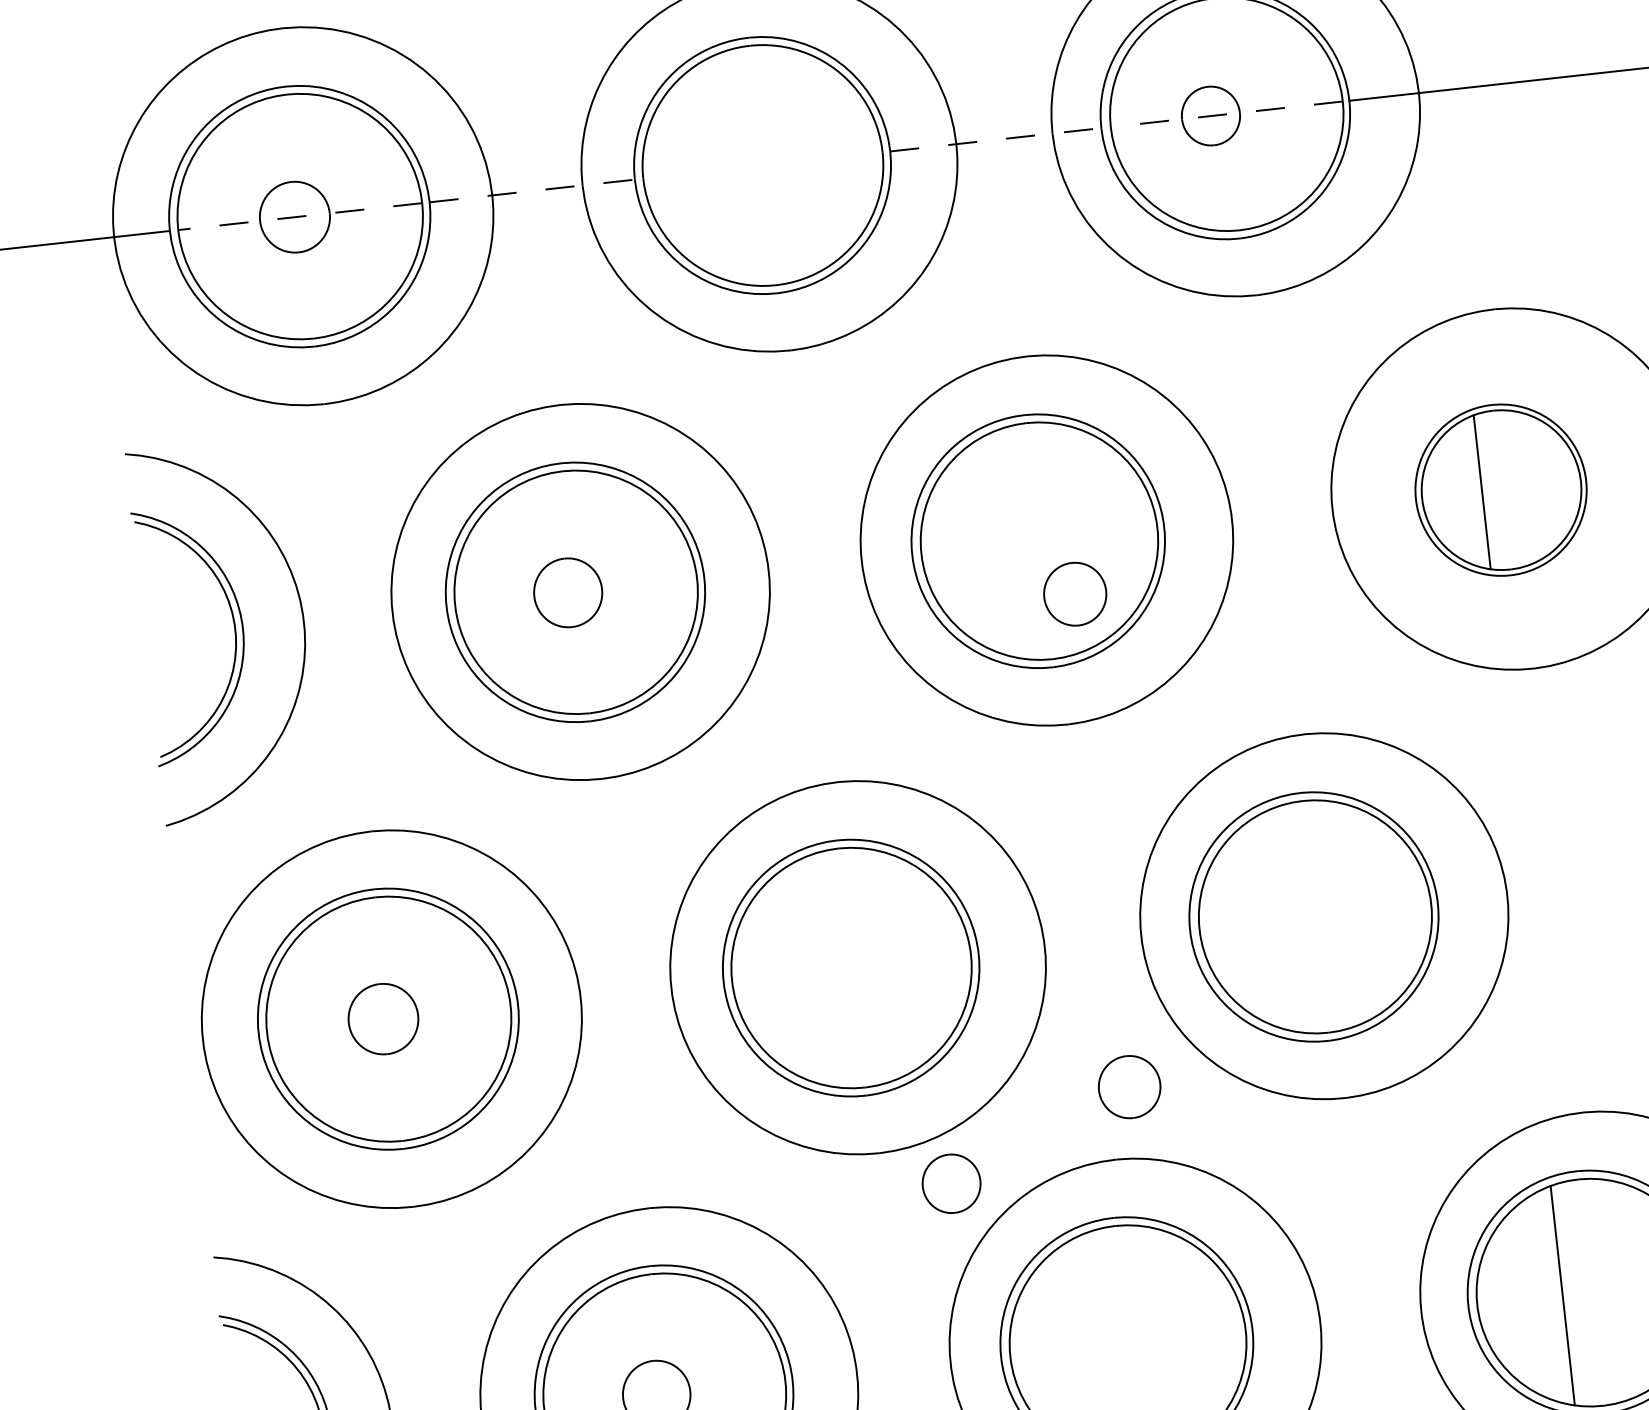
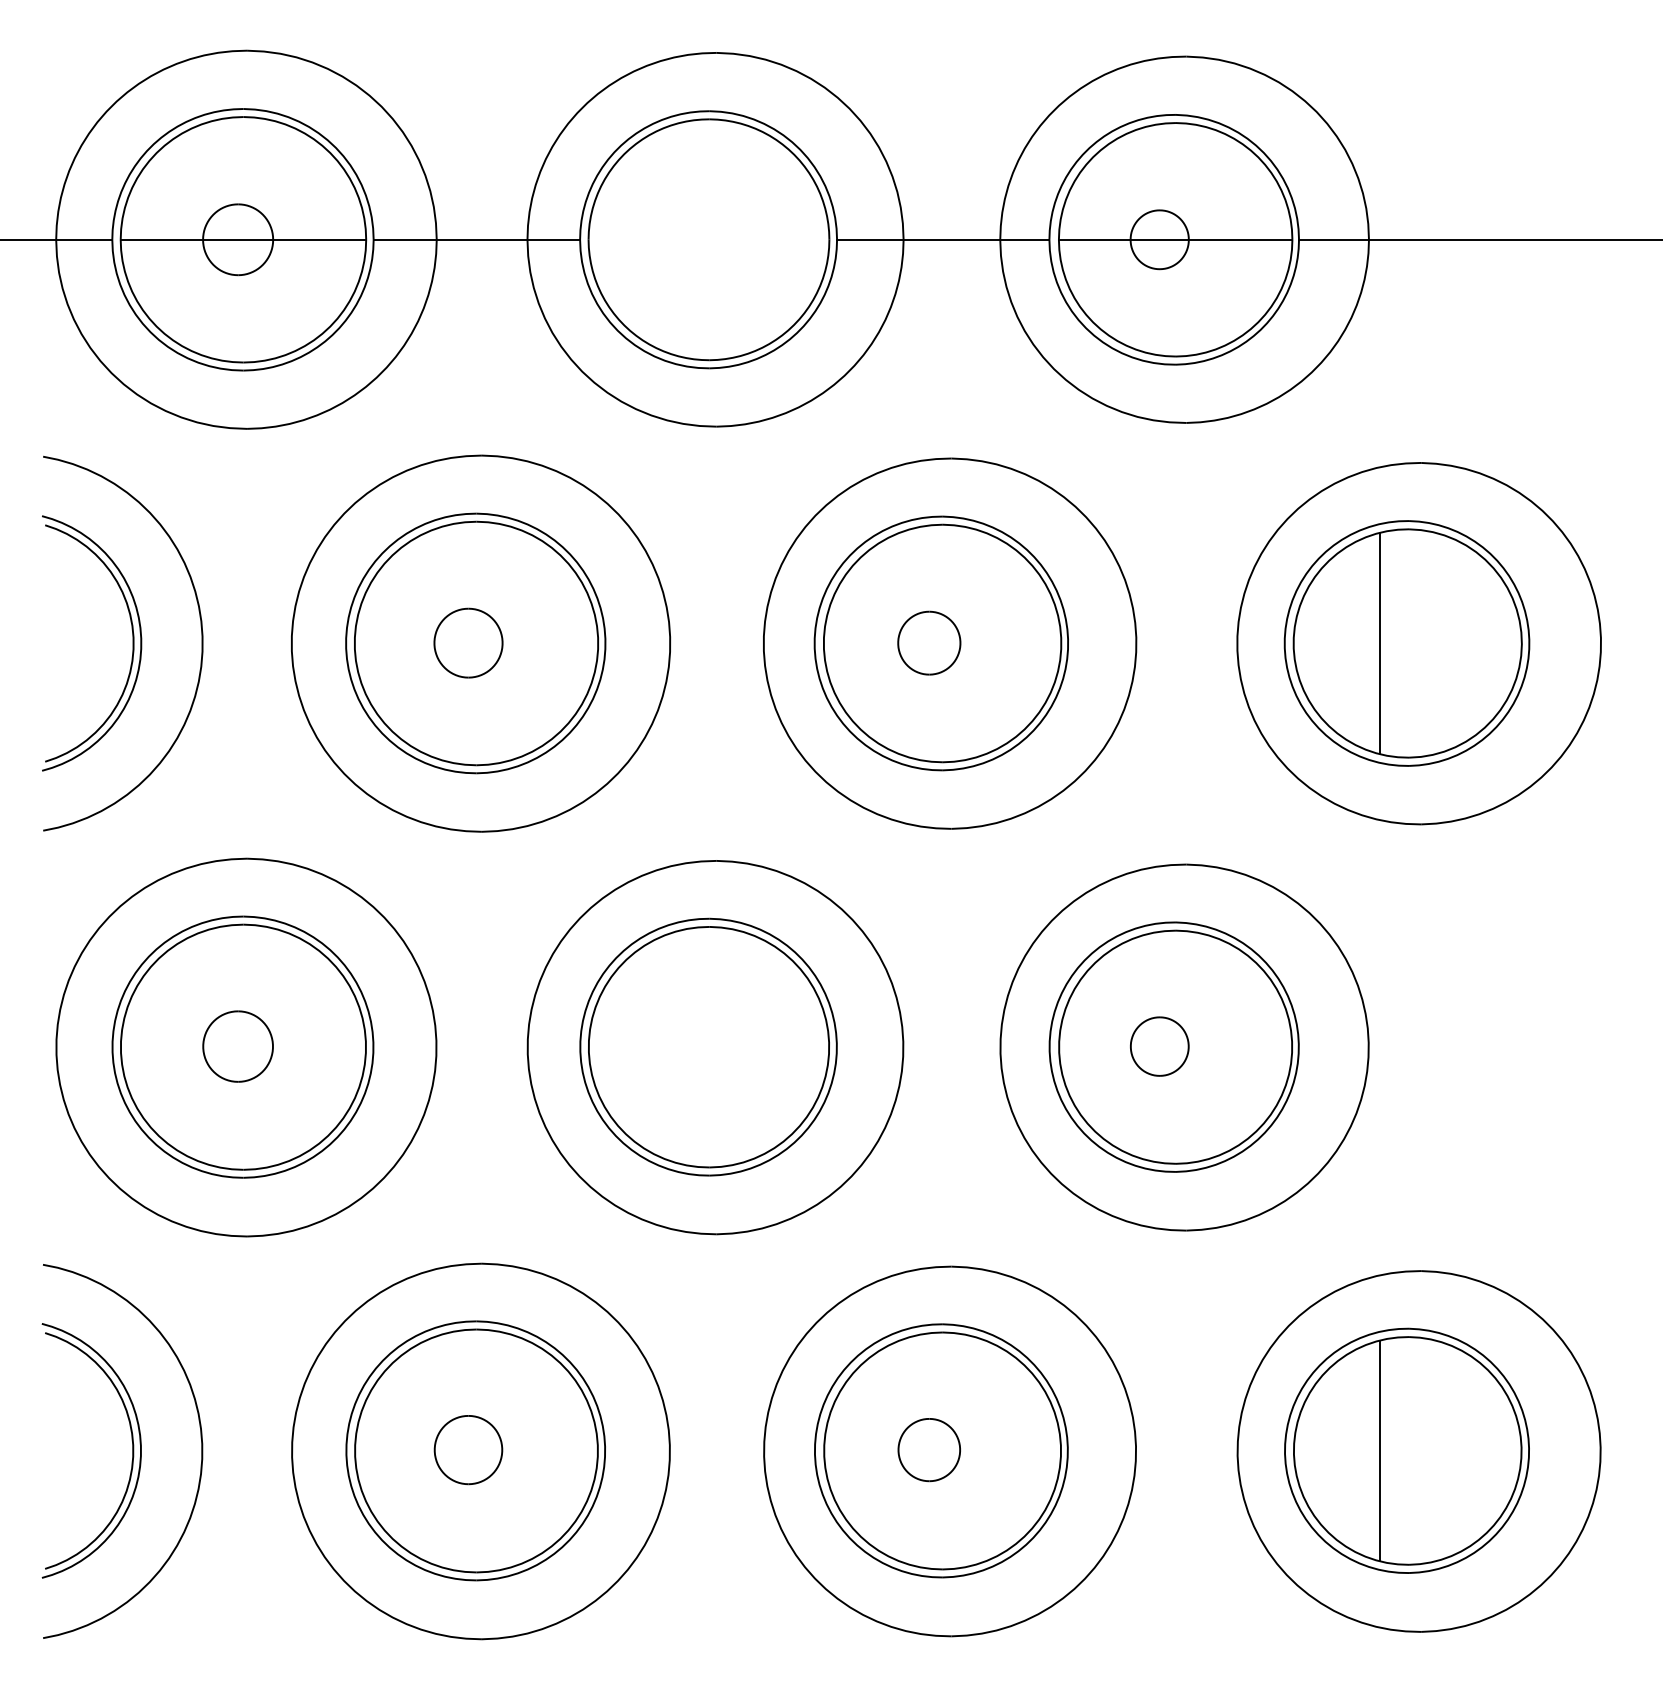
line: (1226, 114) -> (1175, 239), dashed -> solid
line: (996, 139) -> (943, 239), dashed -> solid
line: (532, 190) -> (477, 239), dashed -> solid
line: (300, 216) -> (243, 239), dashed -> solid
part: (1500, 490) -> (1406, 643), size x1.43
part: (1075, 593) -> (929, 642), moved
part: (1128, 1087) -> (928, 1450), moved
part: (951, 1183) -> (1159, 1046), moved

